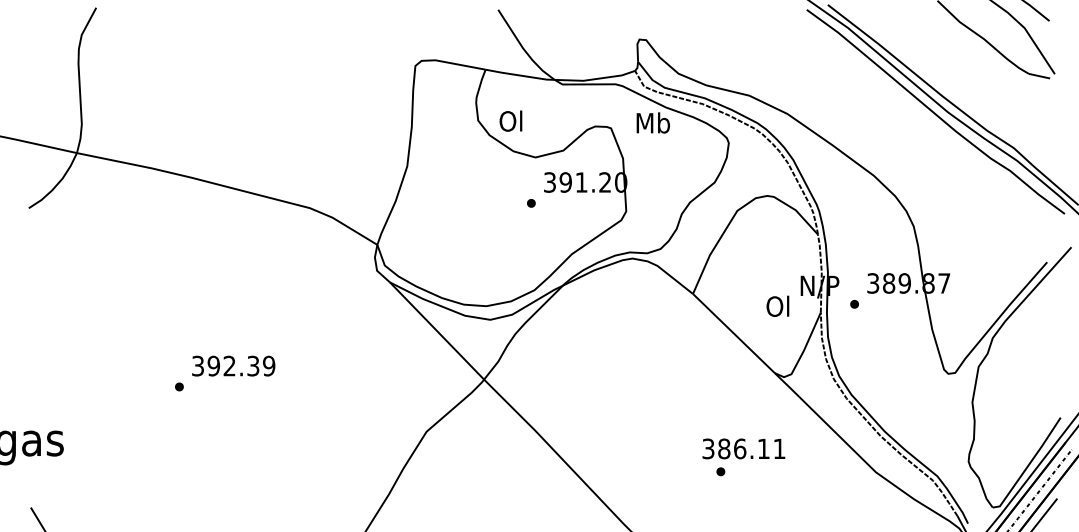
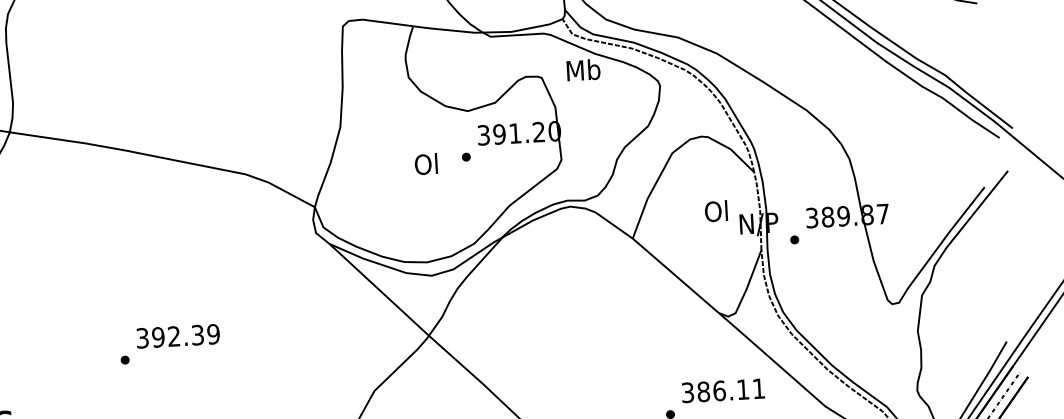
text: (510, 120) -> (425, 163), moved
text: (777, 305) -> (715, 210), moved
text: (743, 448) -> (722, 390), moved

